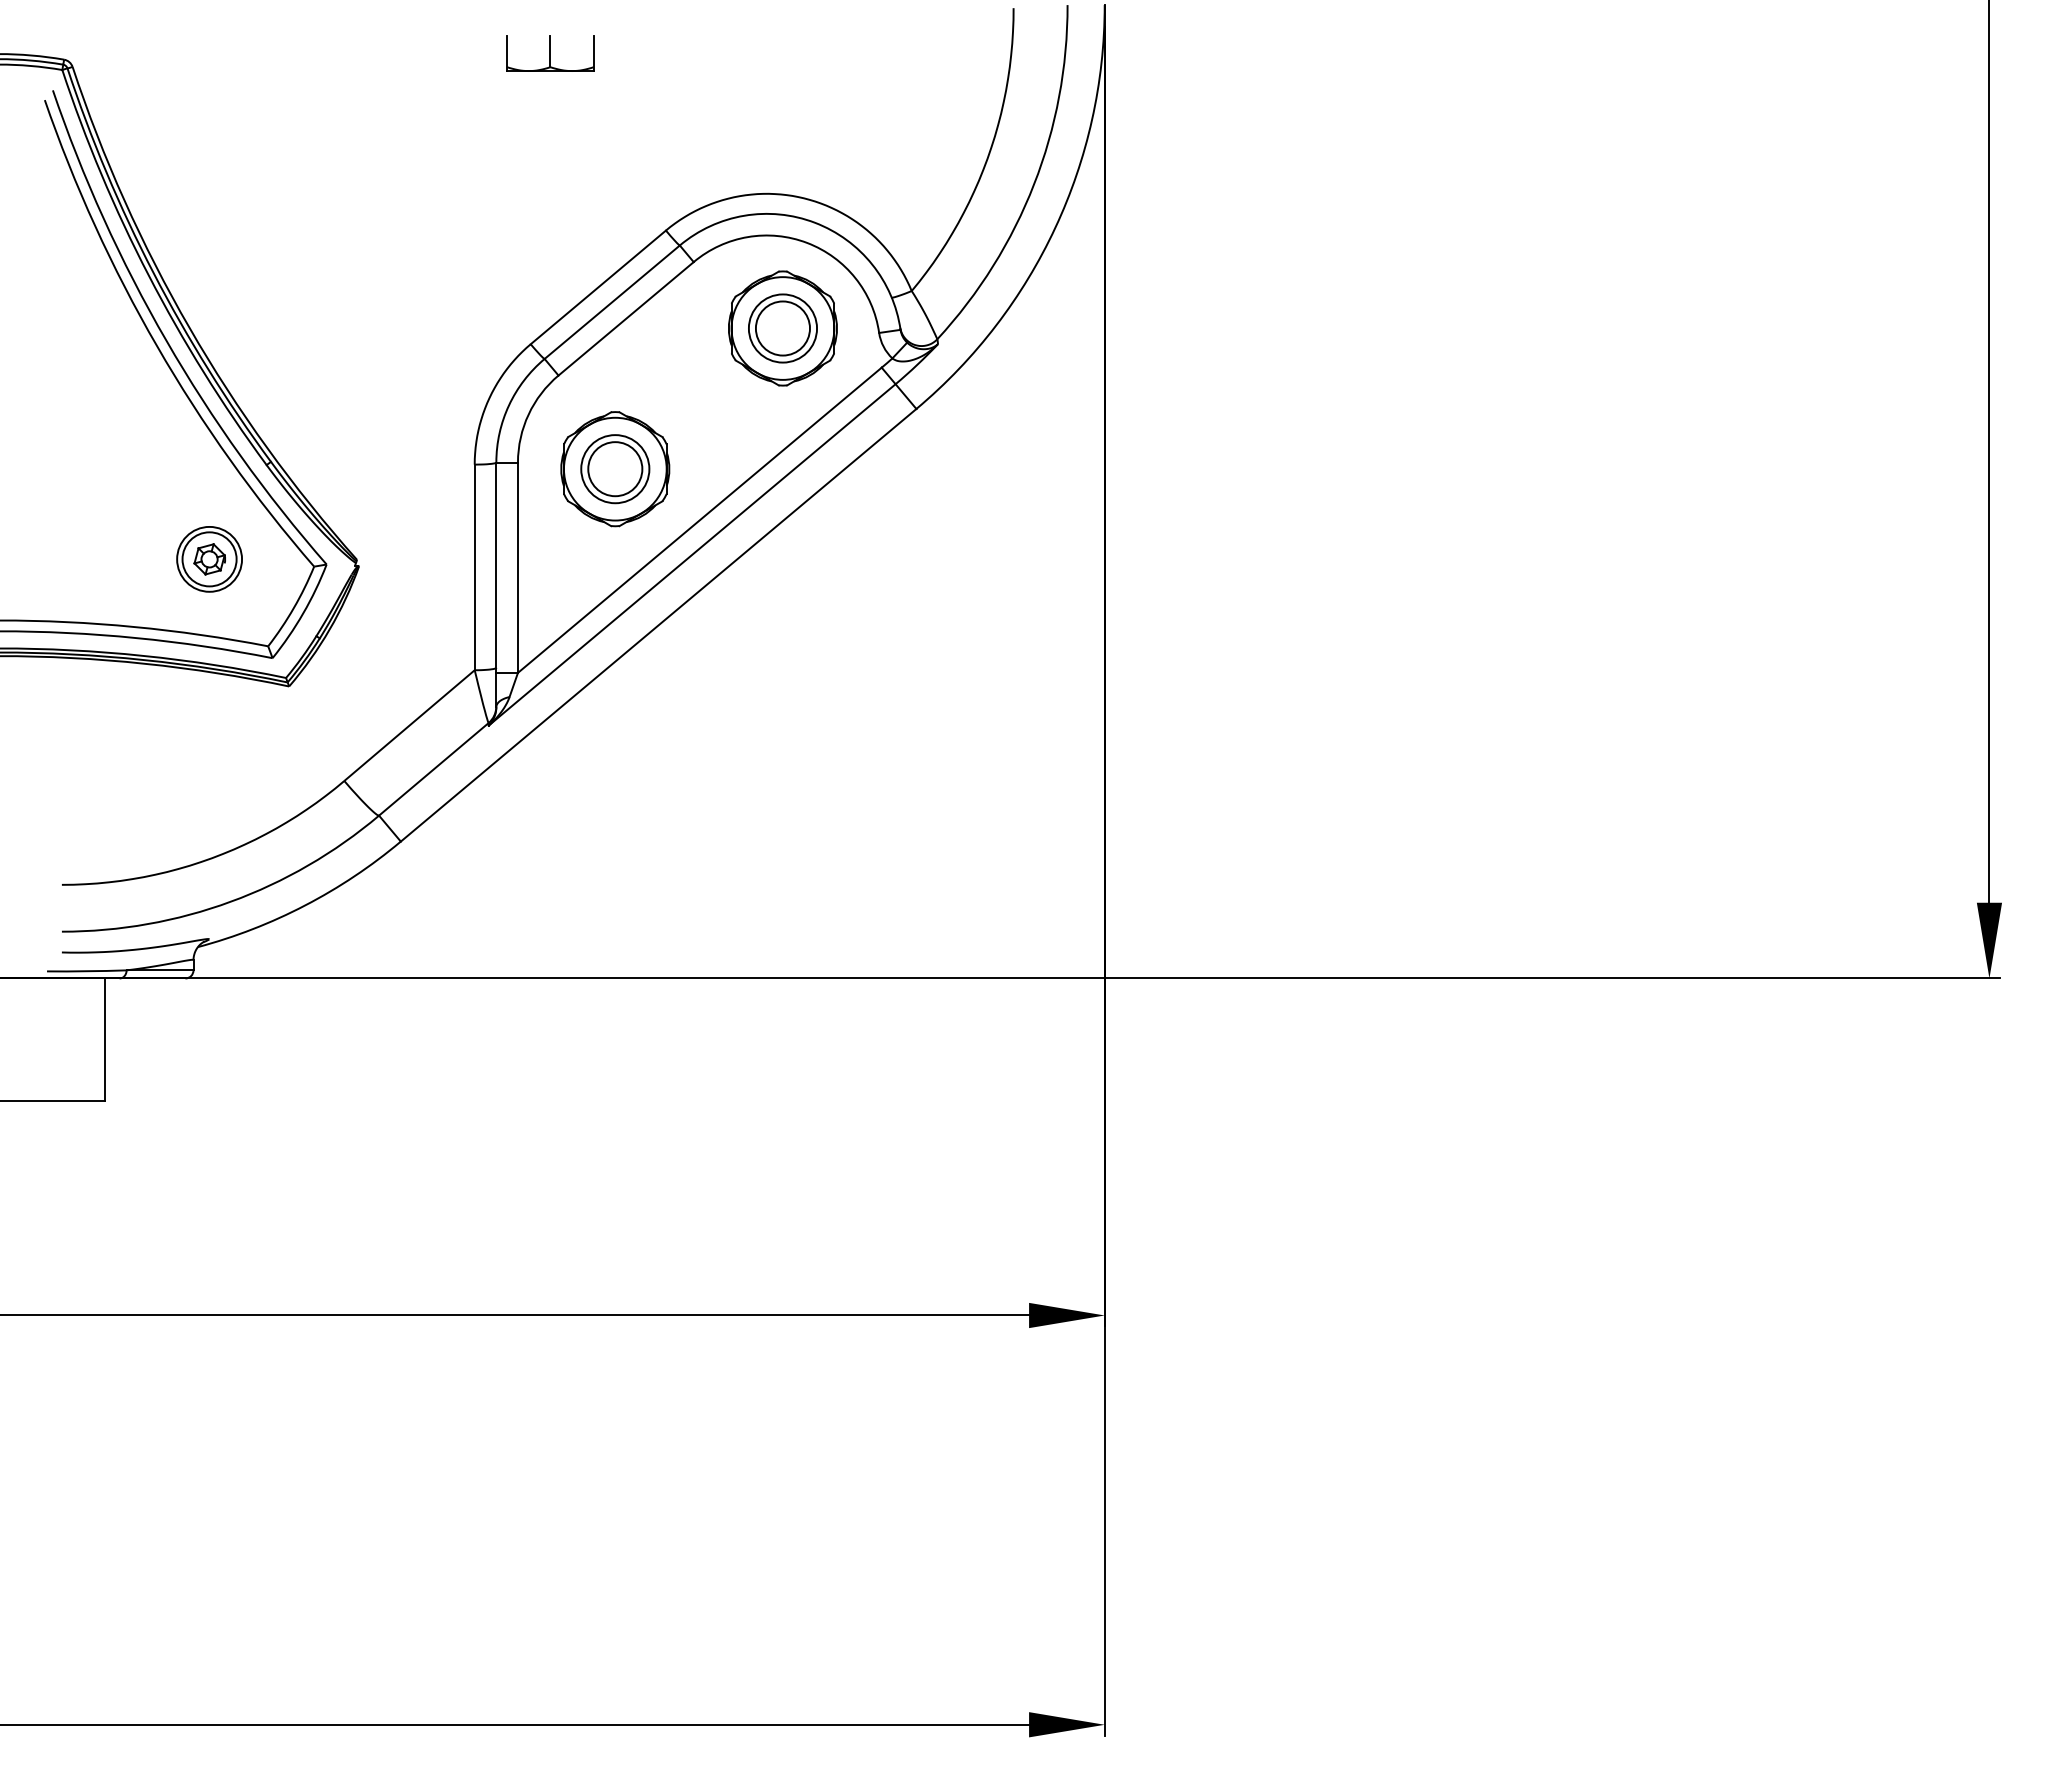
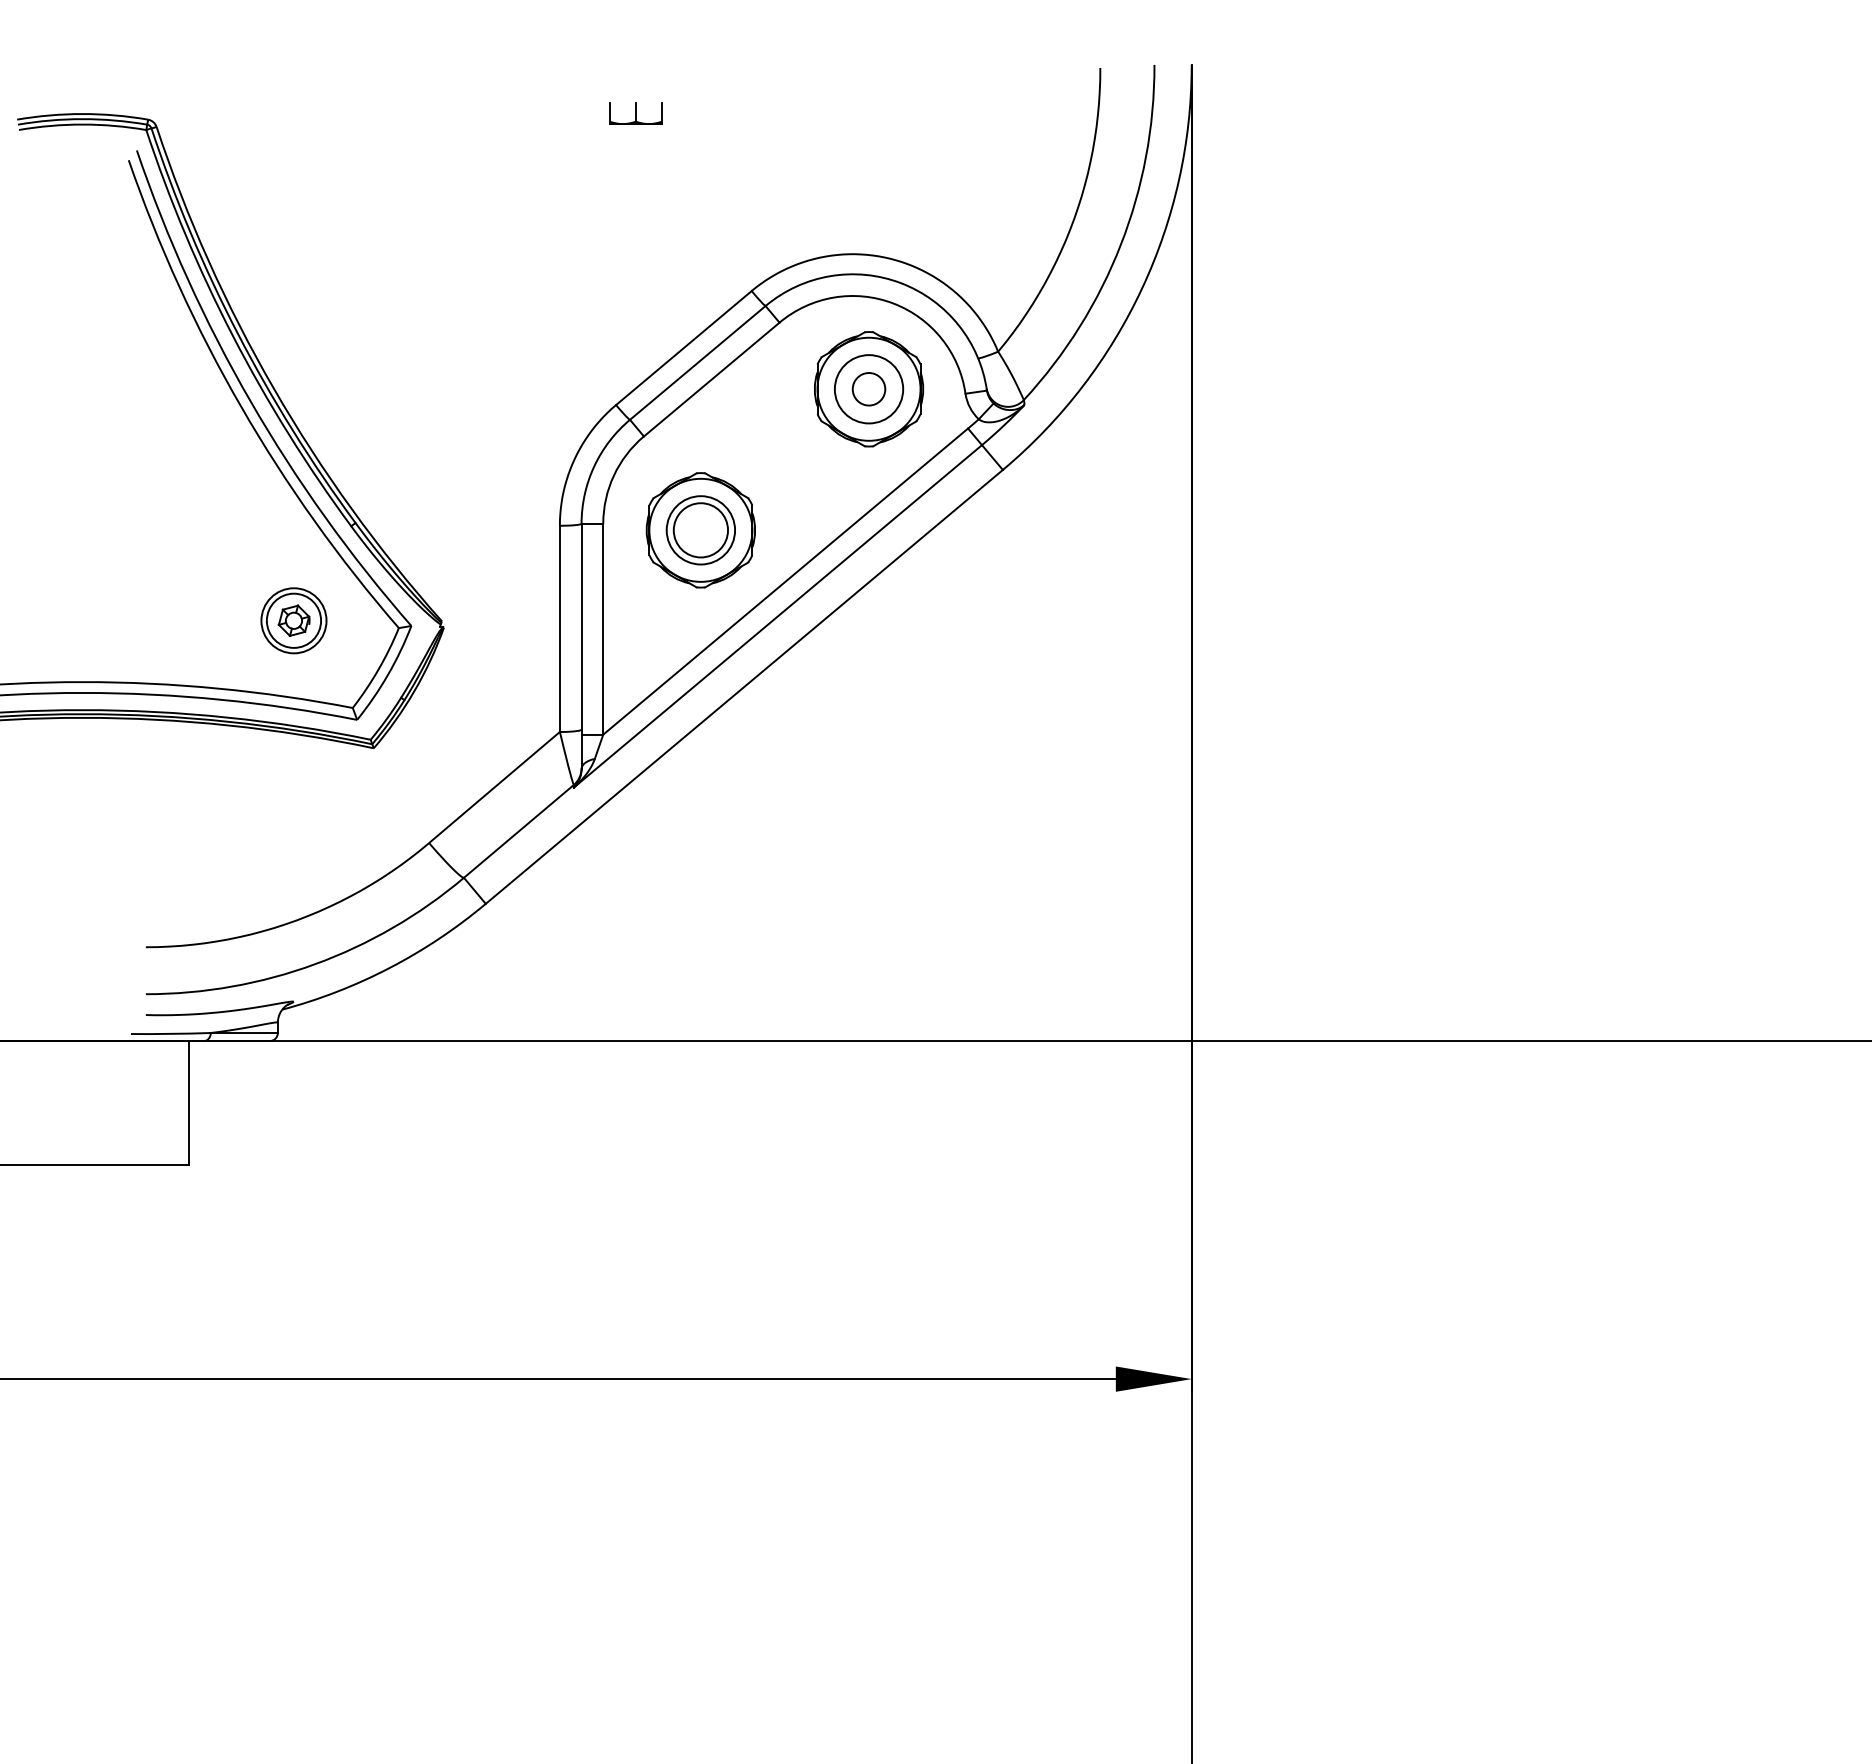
part: (550, 53) -> (635, 113), size x0.6
circle: (782, 328) -> (868, 389), size x0.6

